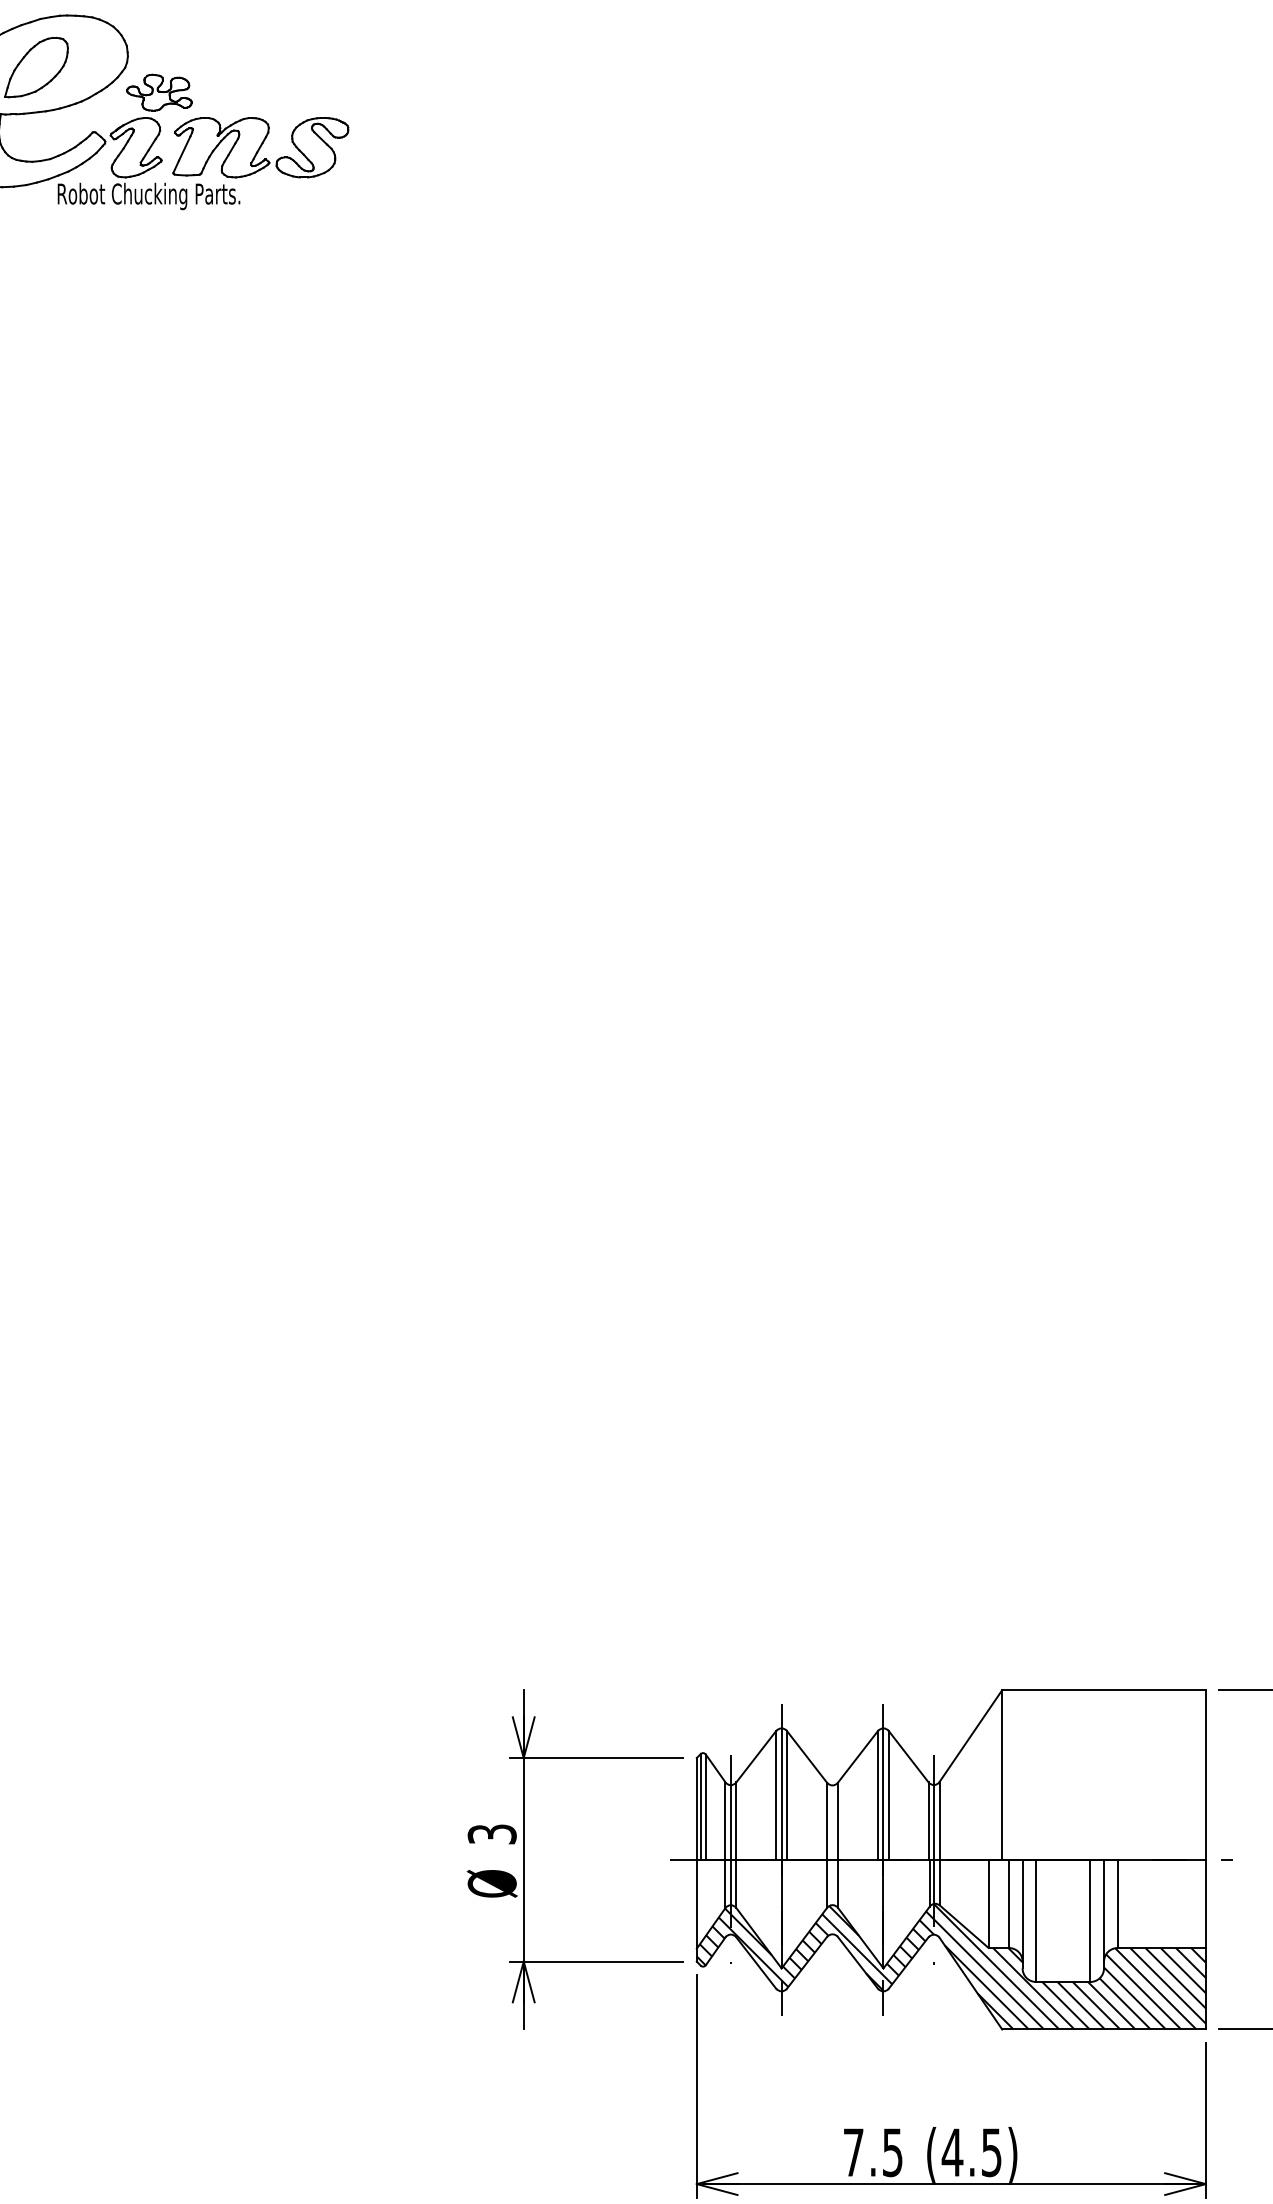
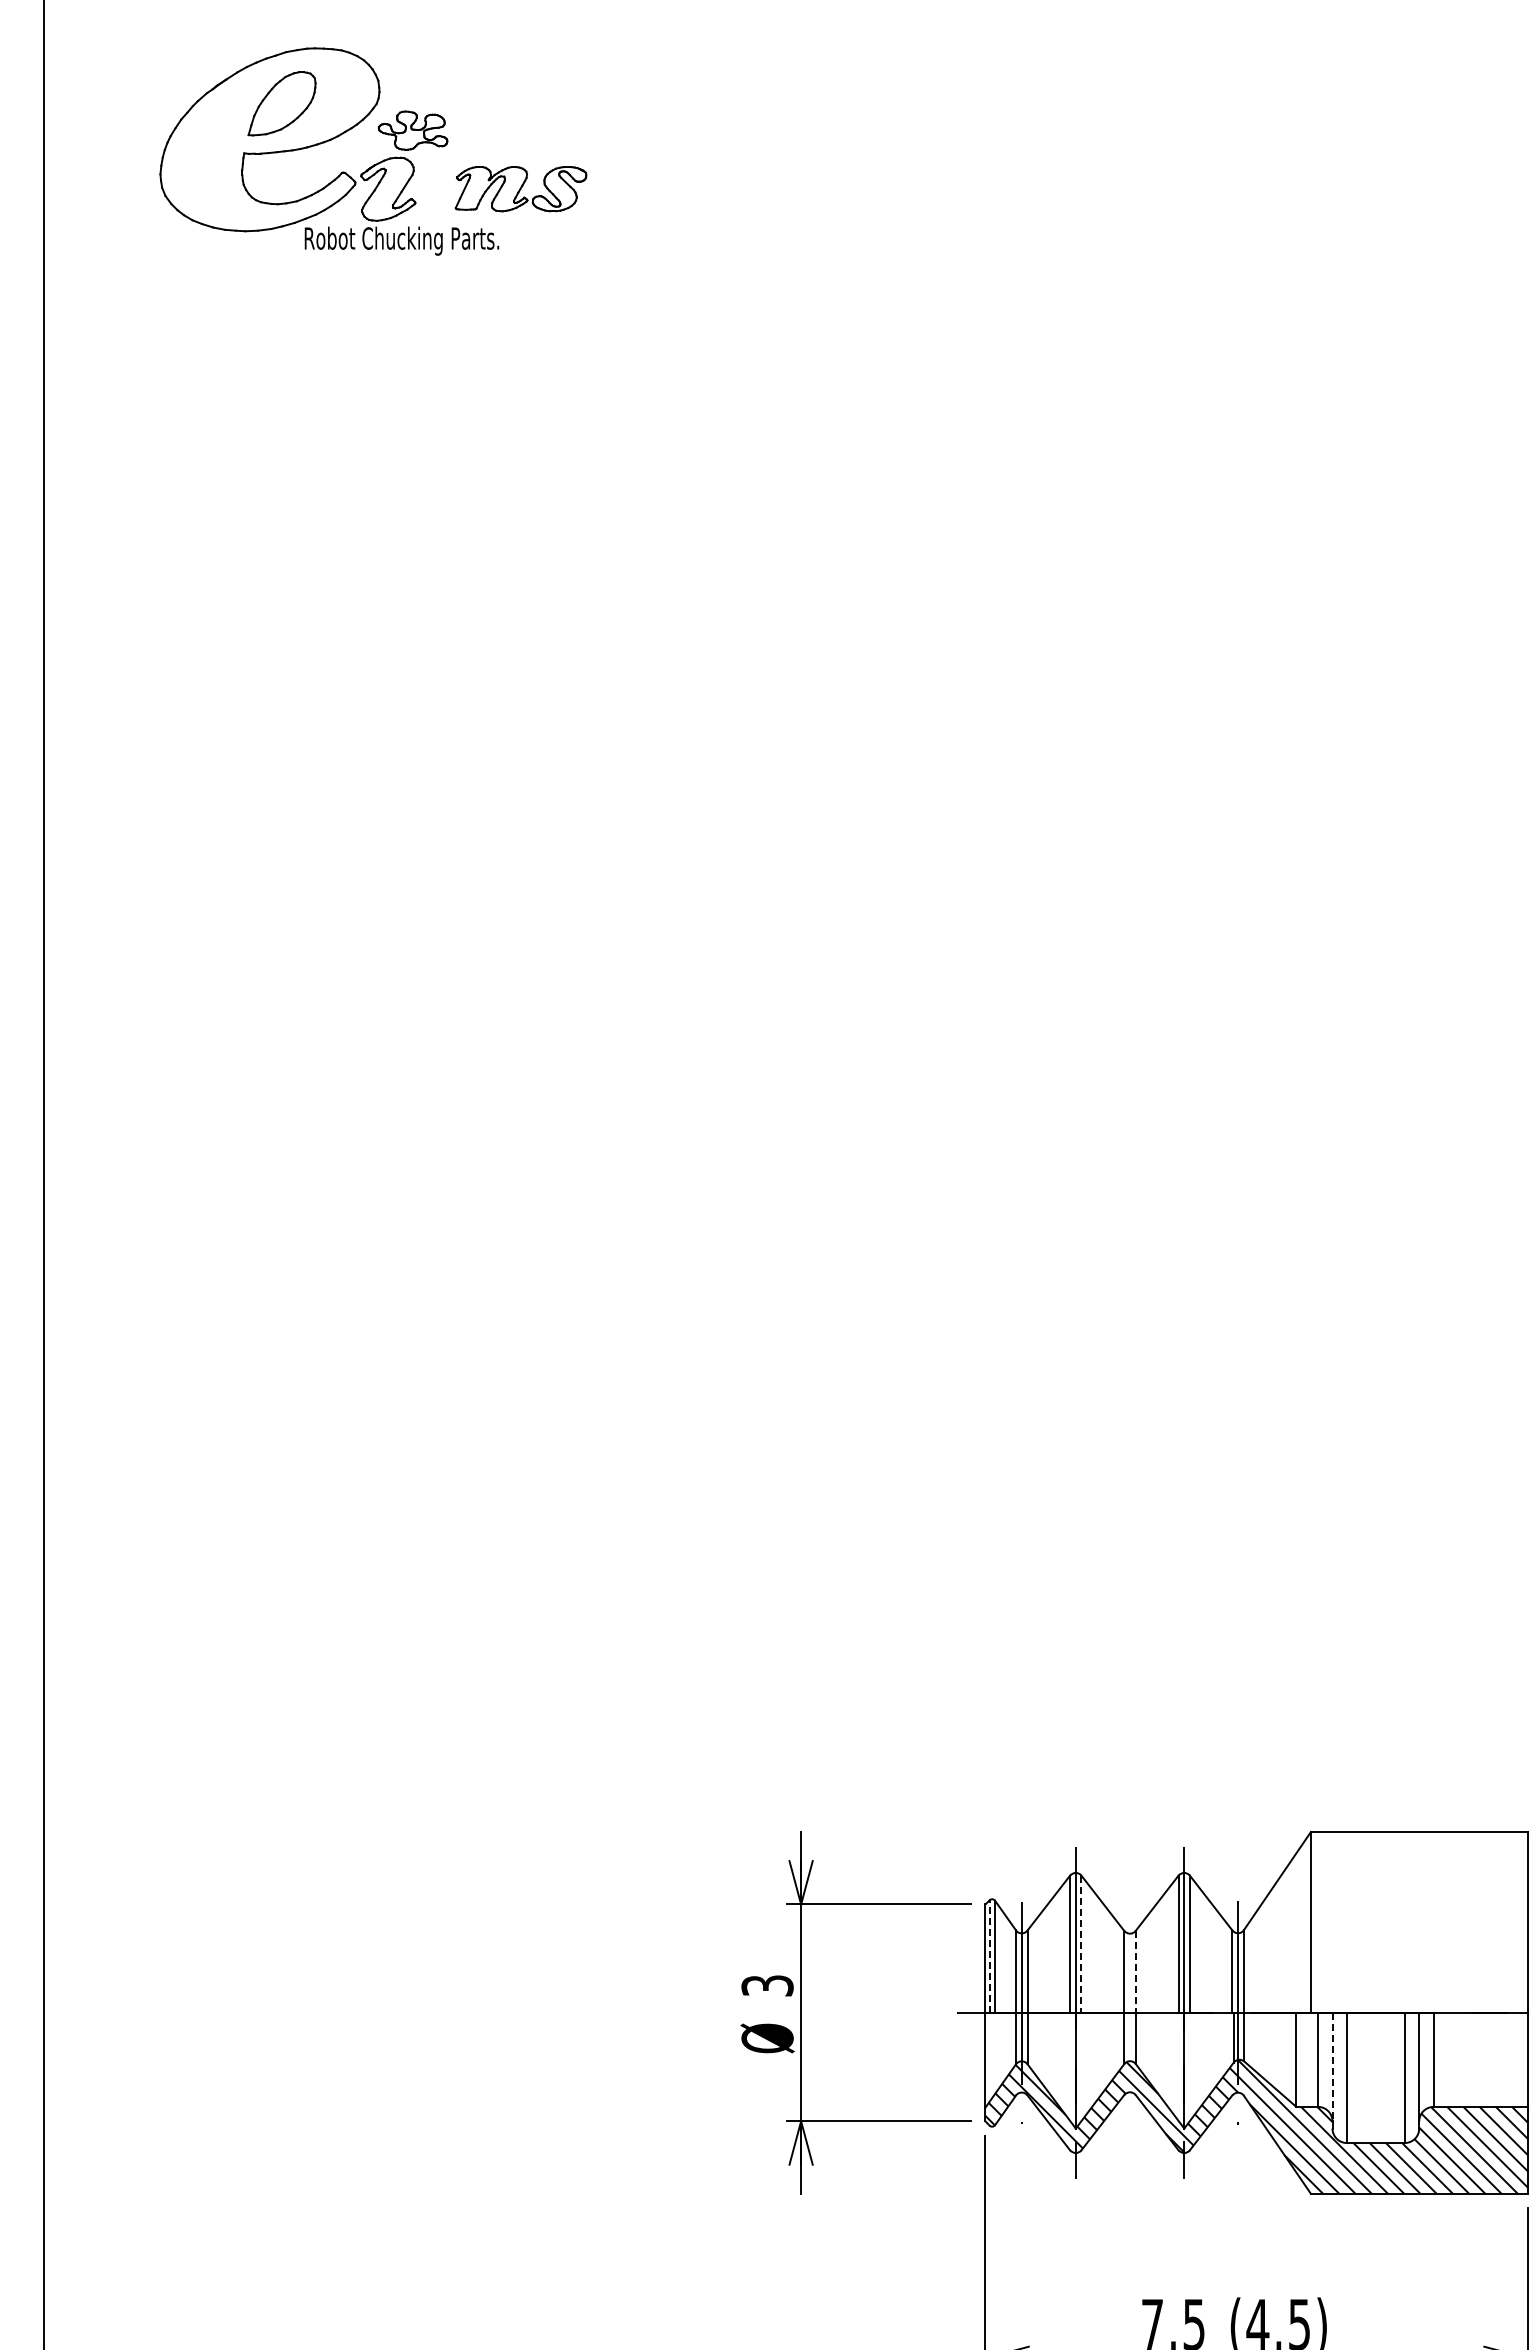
part: (260, 147) -> (520, 188), size x0.7
line: (786, 1795) -> (1081, 1944), solid -> dashed
line: (700, 1806) -> (989, 1956), solid -> dashed
line: (837, 1820) -> (1135, 1971), solid -> dashed
line: (1022, 1911) -> (1332, 2067), solid -> dashed

